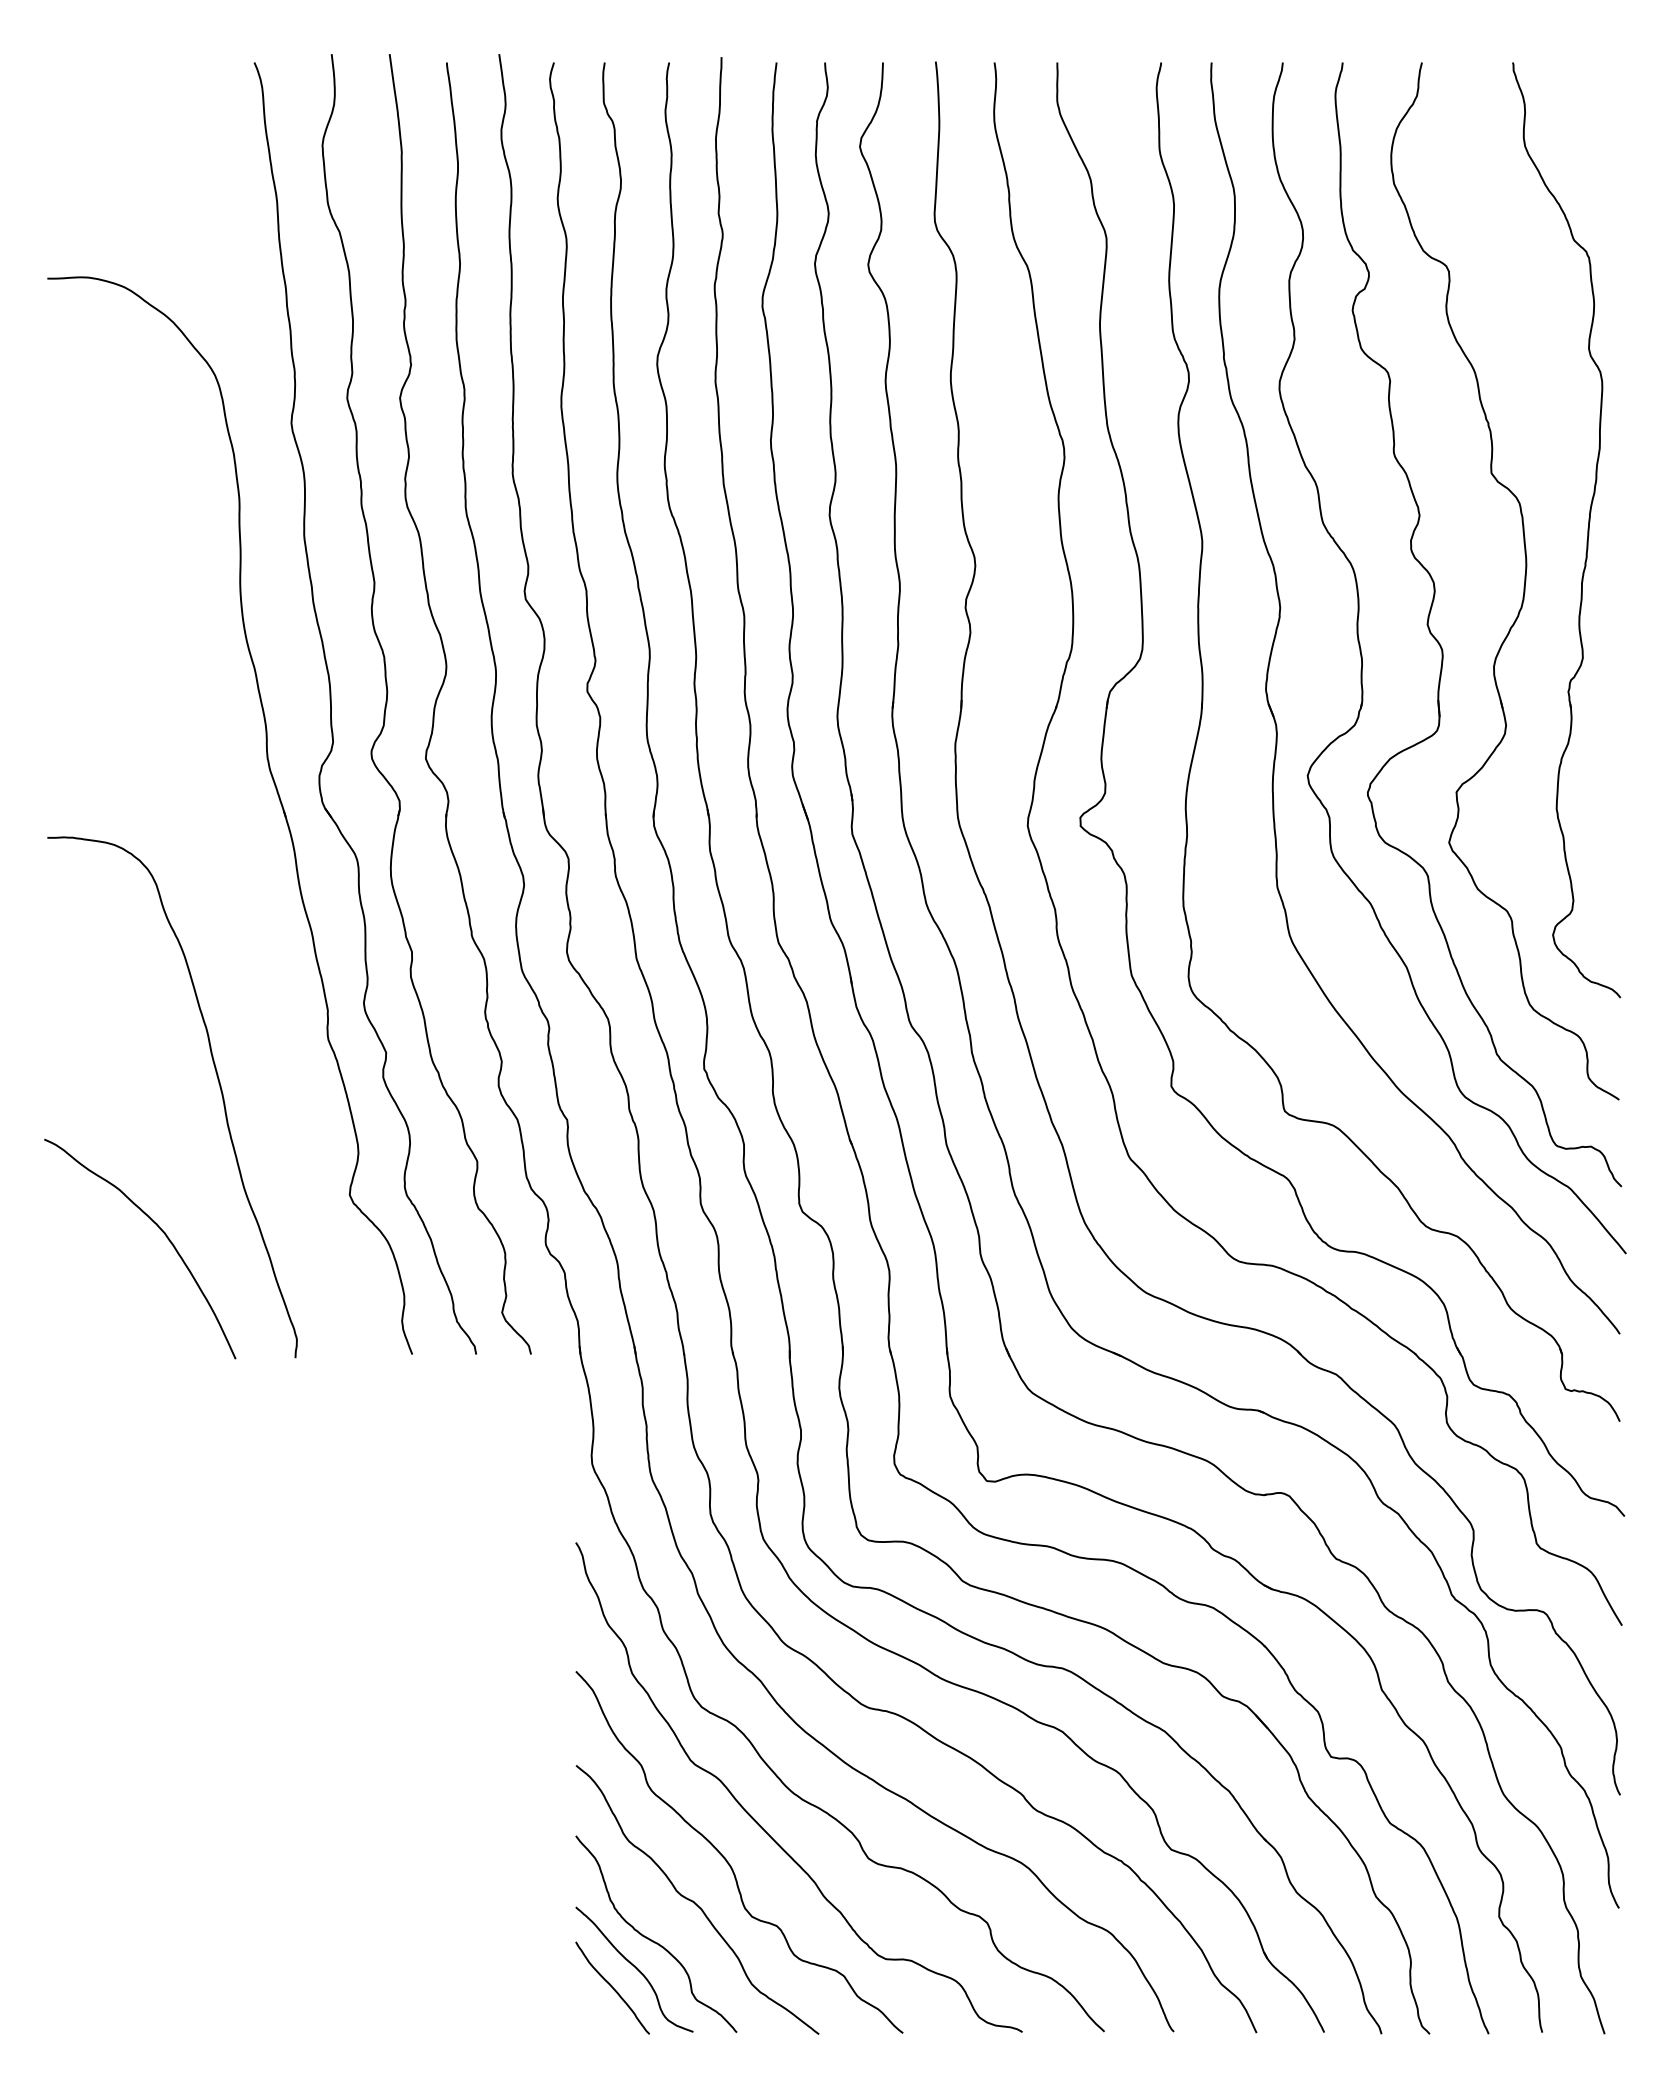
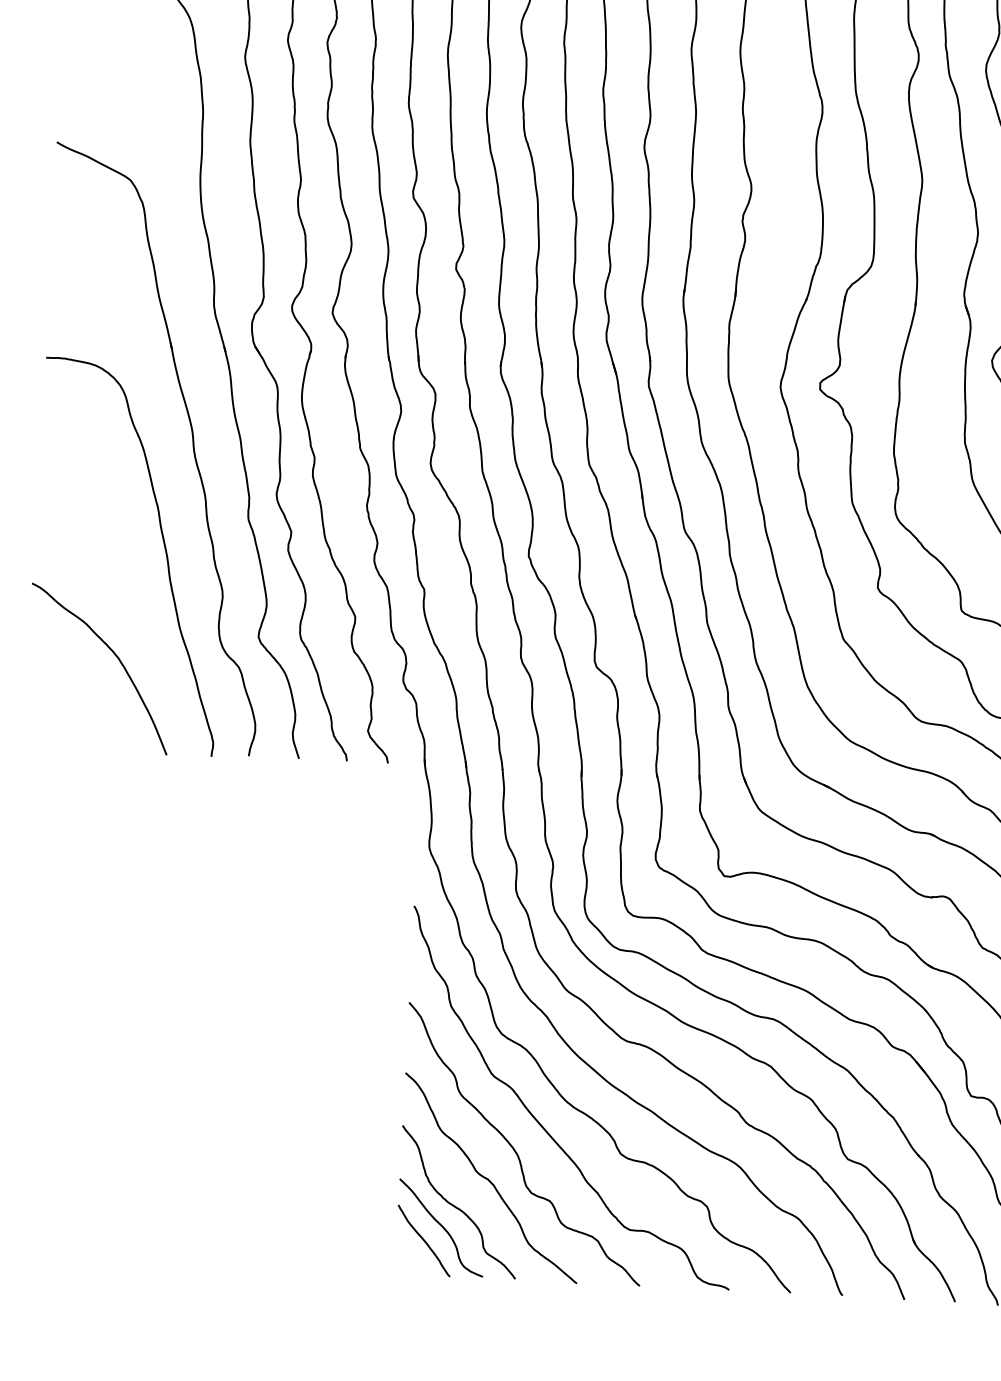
part: (248, 943) -> (192, 444), added

